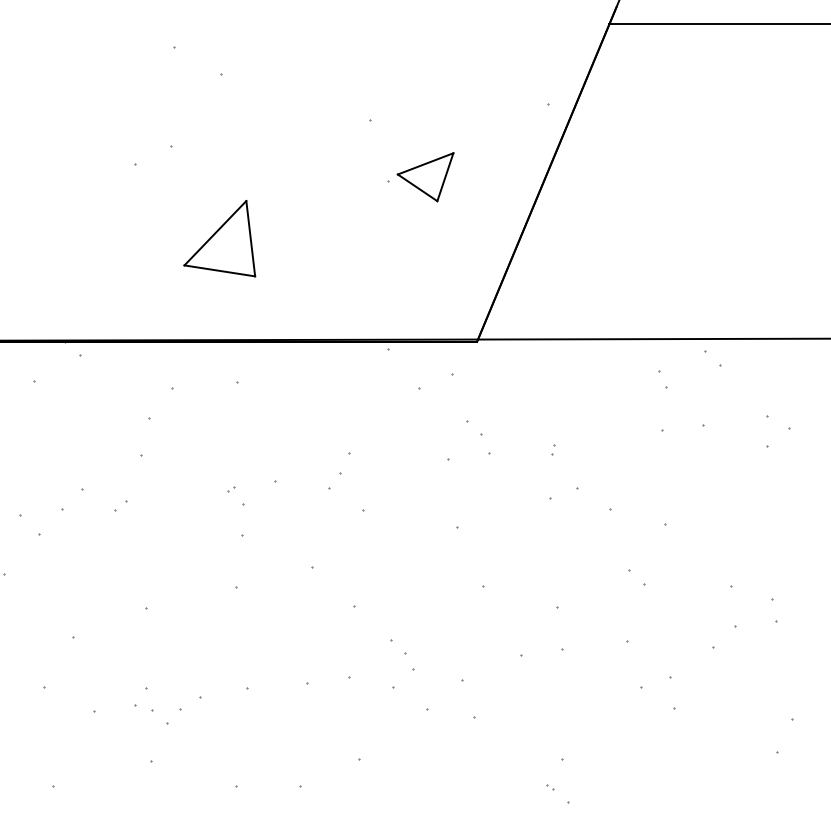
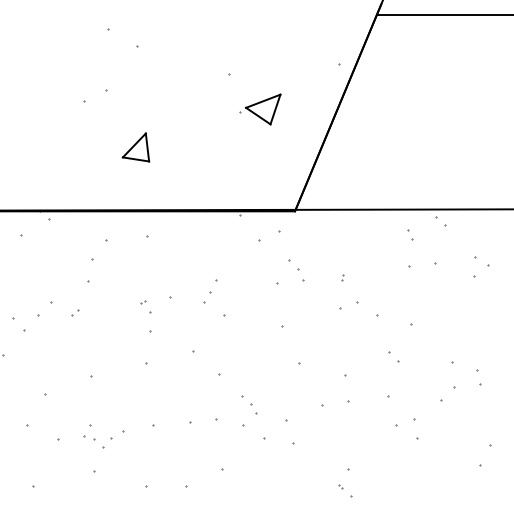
part: (218, 238) -> (135, 147), size x0.6

